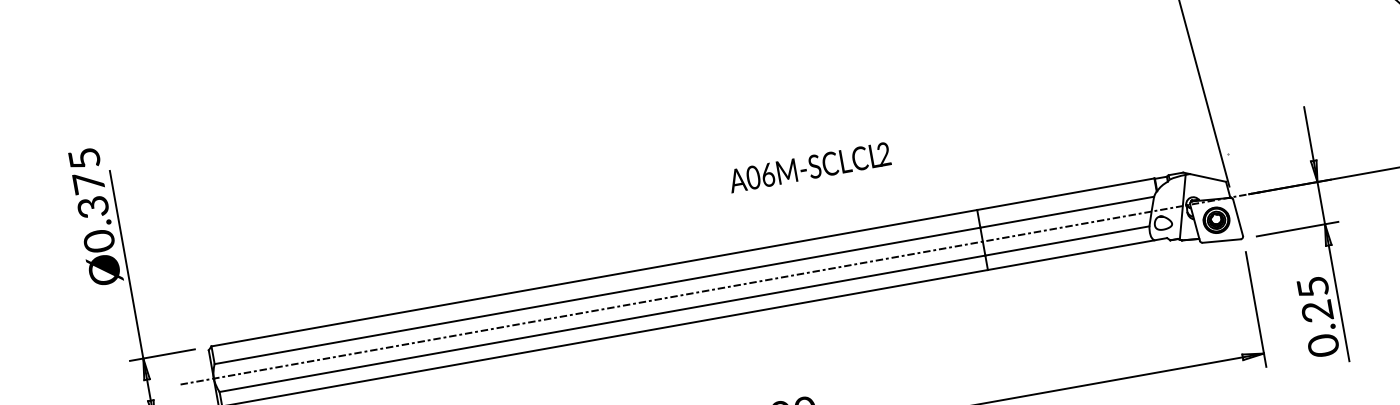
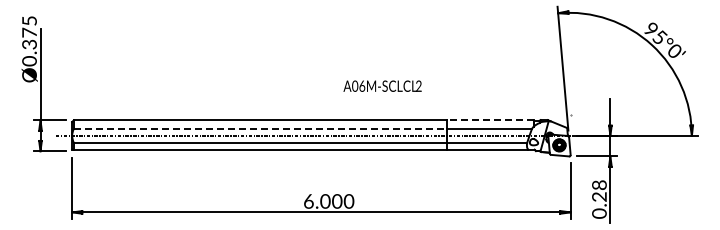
text: (809, 166) -> (382, 85), moved
line: (1063, 194) -> (489, 120), solid -> dashed
text: (1312, 285) -> (599, 184), 0.25 -> 0.28
line: (597, 296) -> (260, 129), solid -> dashed

